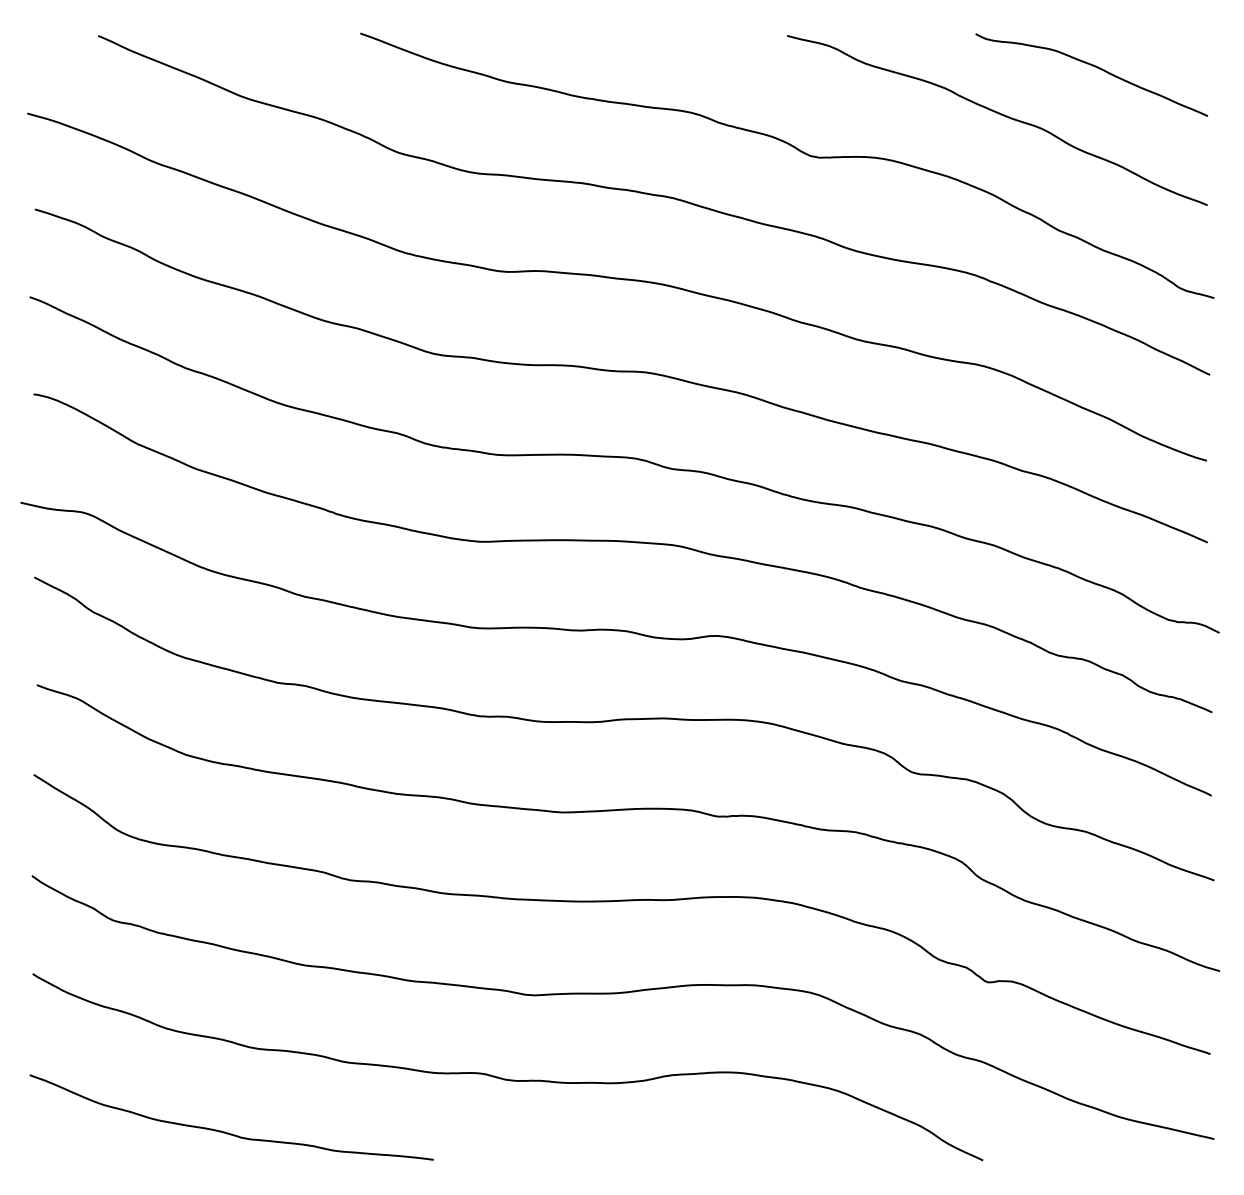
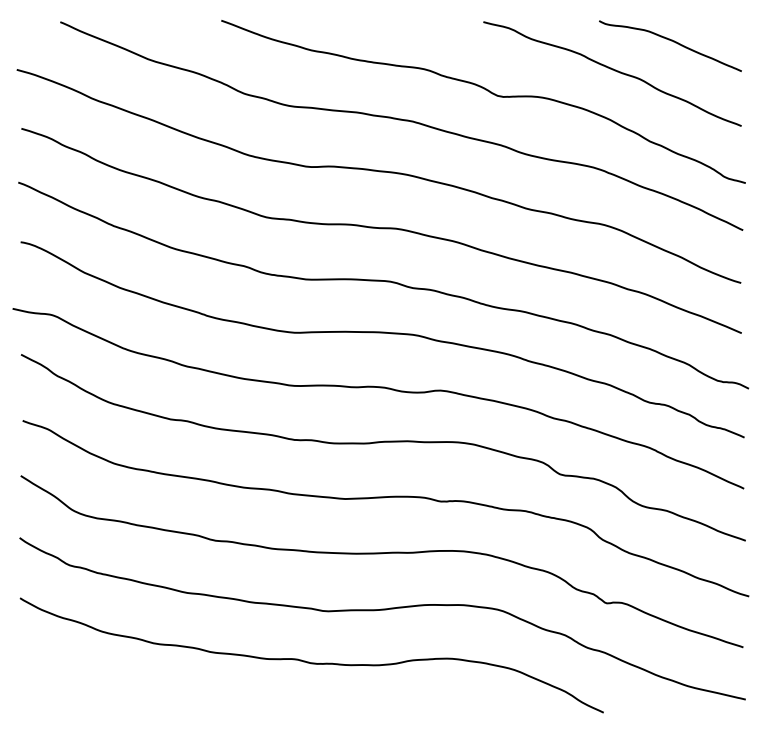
curve: (225, 1130) -> (138, 694), removed

